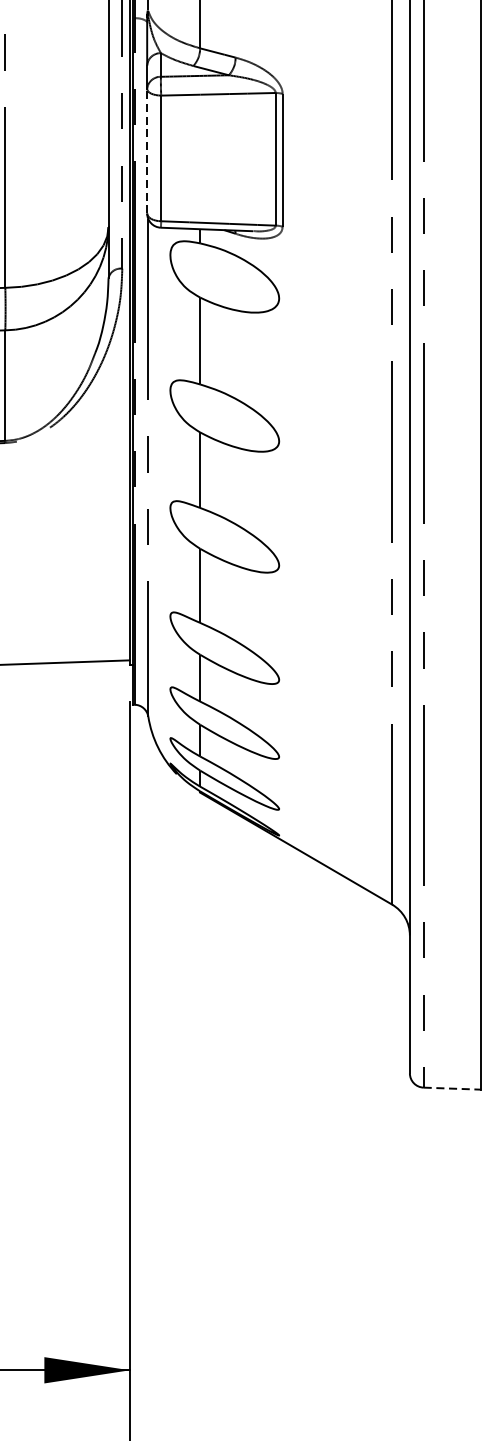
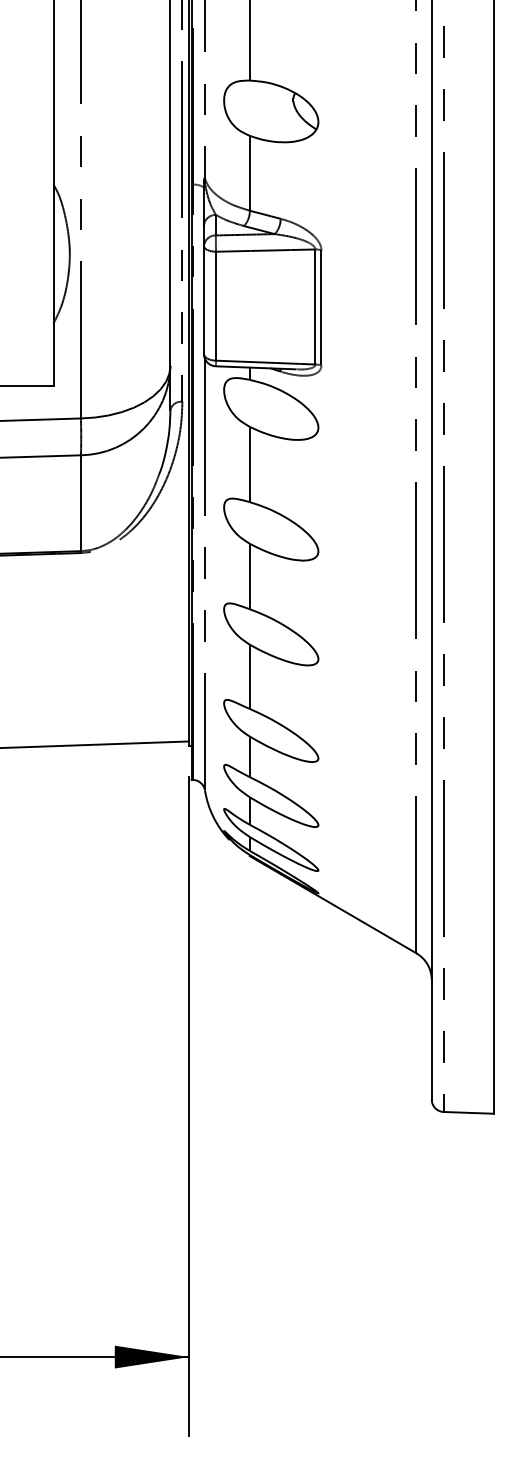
line: (146, 151) -> (203, 300), dashed -> solid
line: (452, 1088) -> (468, 1112), dashed -> solid

